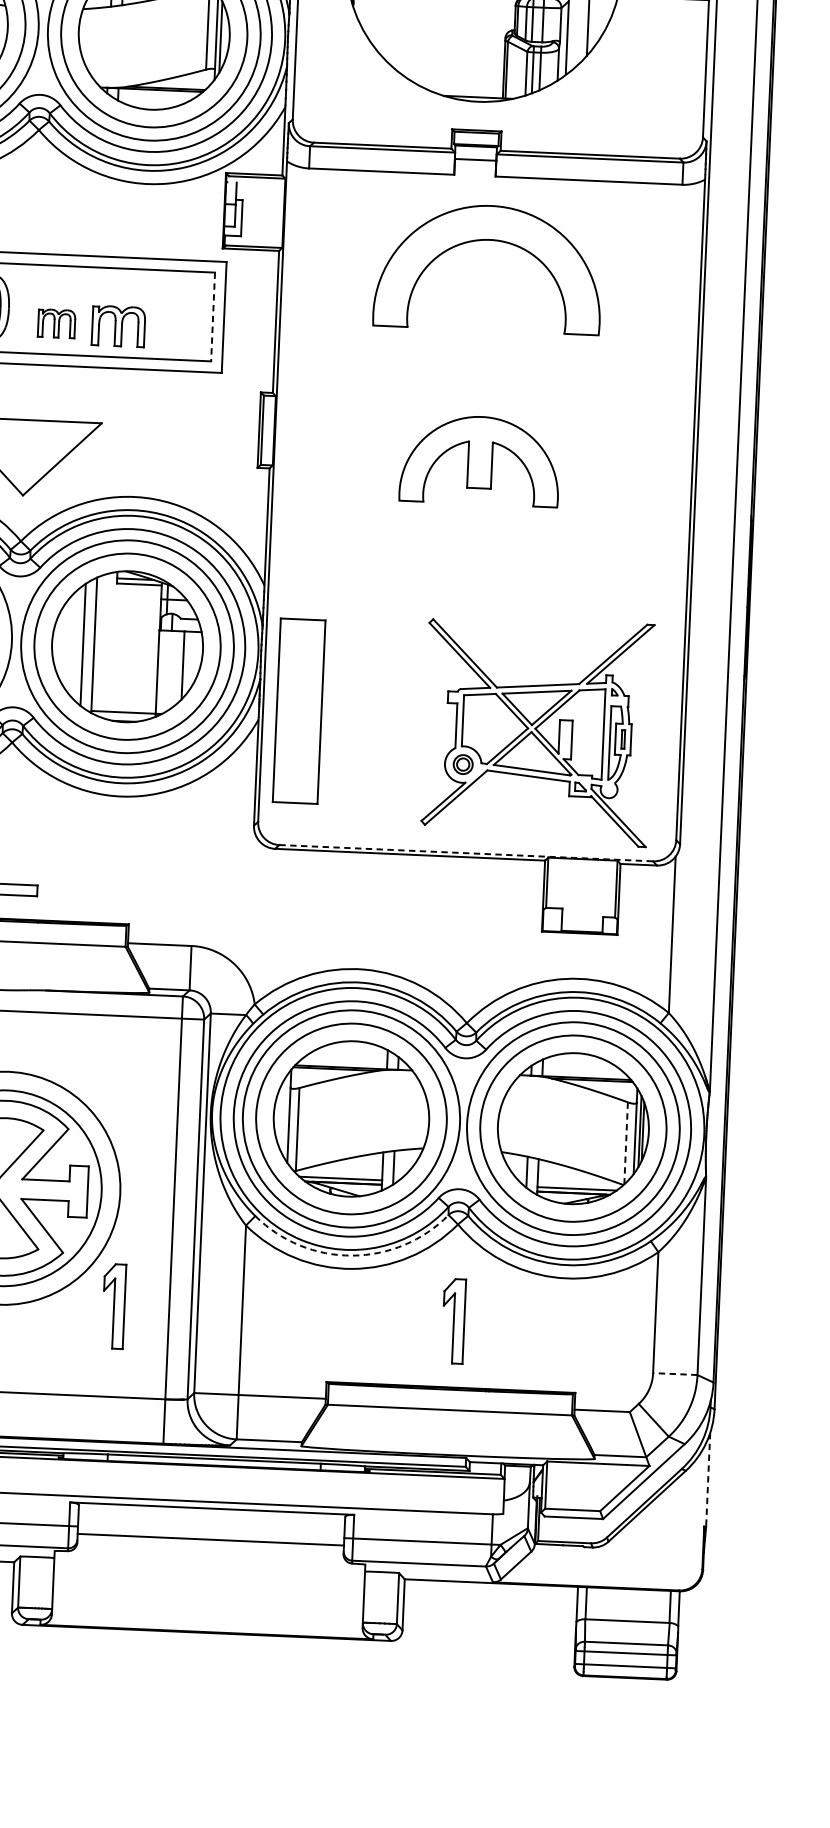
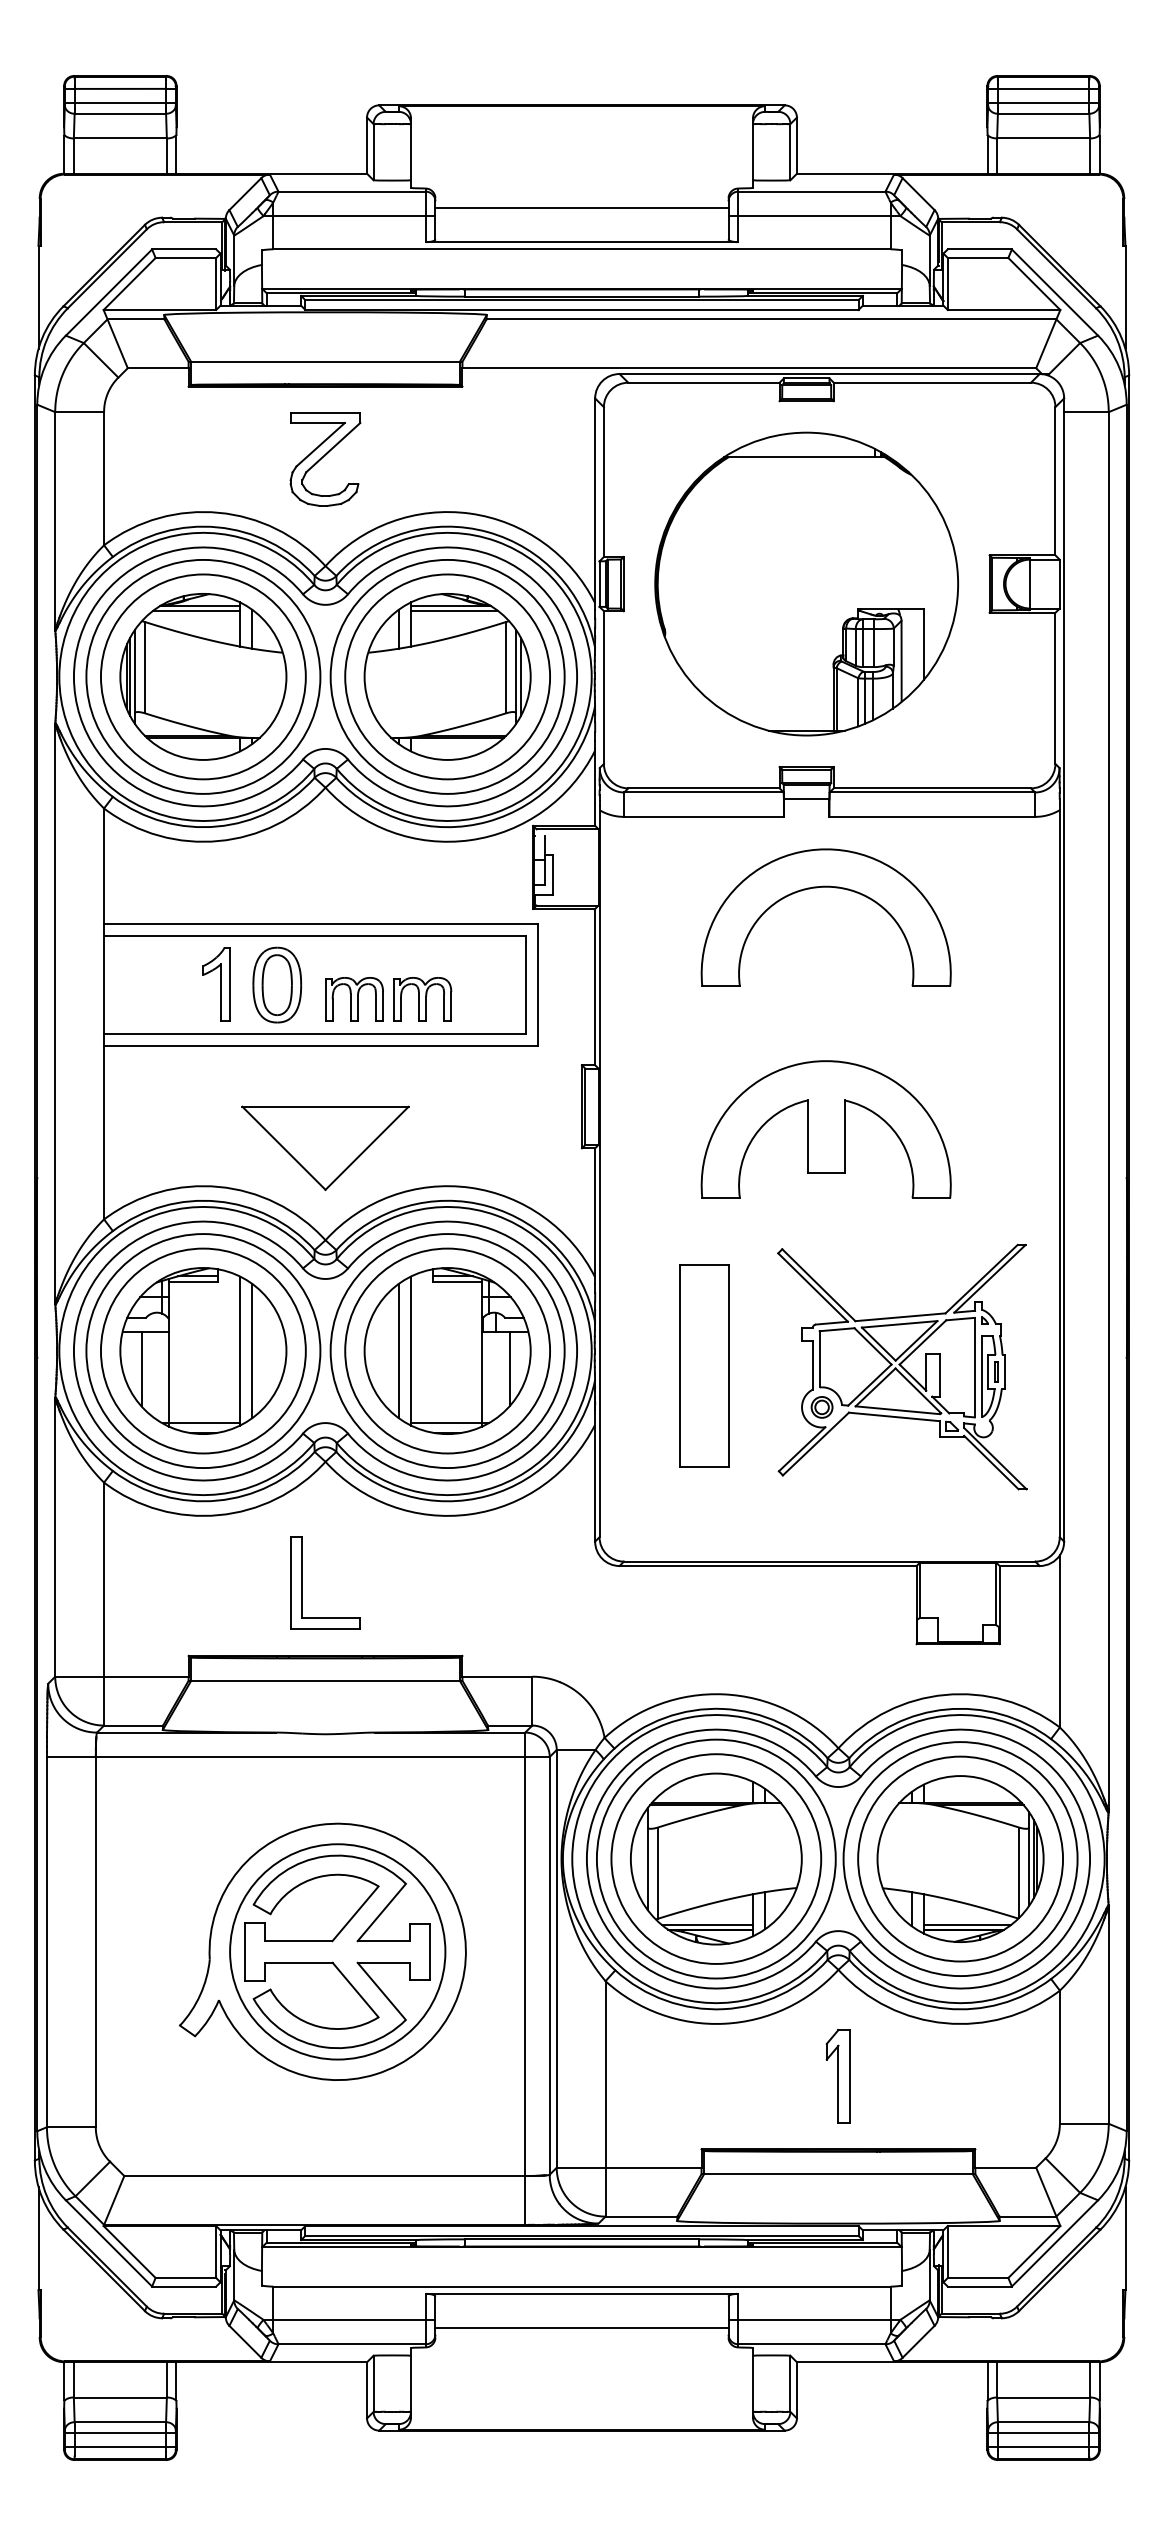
line: (212, 316) -> (525, 984), dashed -> solid
part: (56, 323) -> (354, 999), size x1.43
part: (479, 460) -> (825, 1129), size x1.43
part: (299, 711) -> (704, 1365), moved
part: (537, 730) -> (902, 1366), moved
line: (466, 853) -> (829, 1561), dashed -> solid
line: (626, 1143) -> (1019, 1872), dashed -> solid
arc: (352, 1255) -> (723, 2009), dashed -> solid
part: (113, 1306) -> (463, 2076), removed
line: (674, 1373) -> (1083, 2123), dashed -> solid
line: (708, 1479) -> (1125, 2238), dashed -> solid

